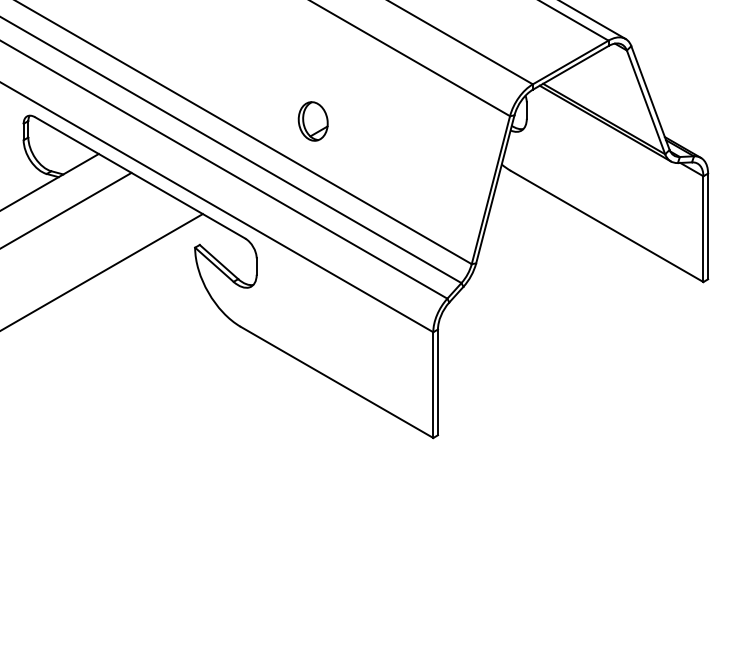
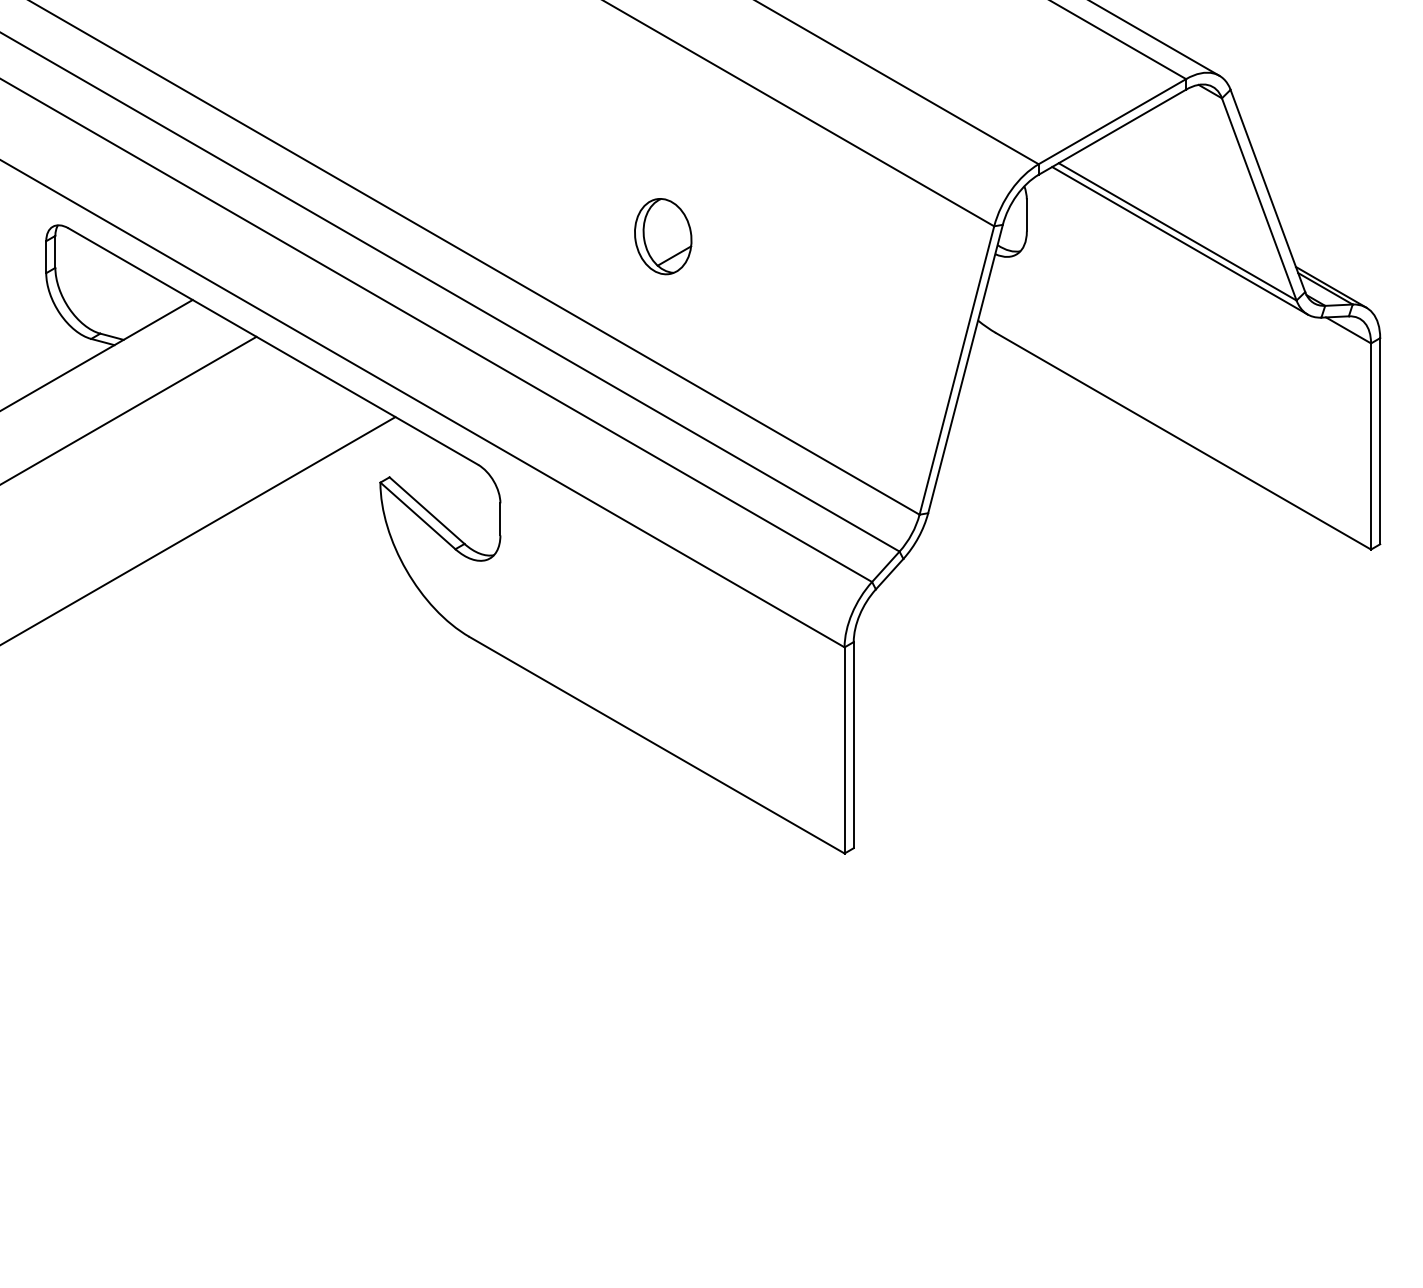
part: (312, 121) -> (661, 236), moved

